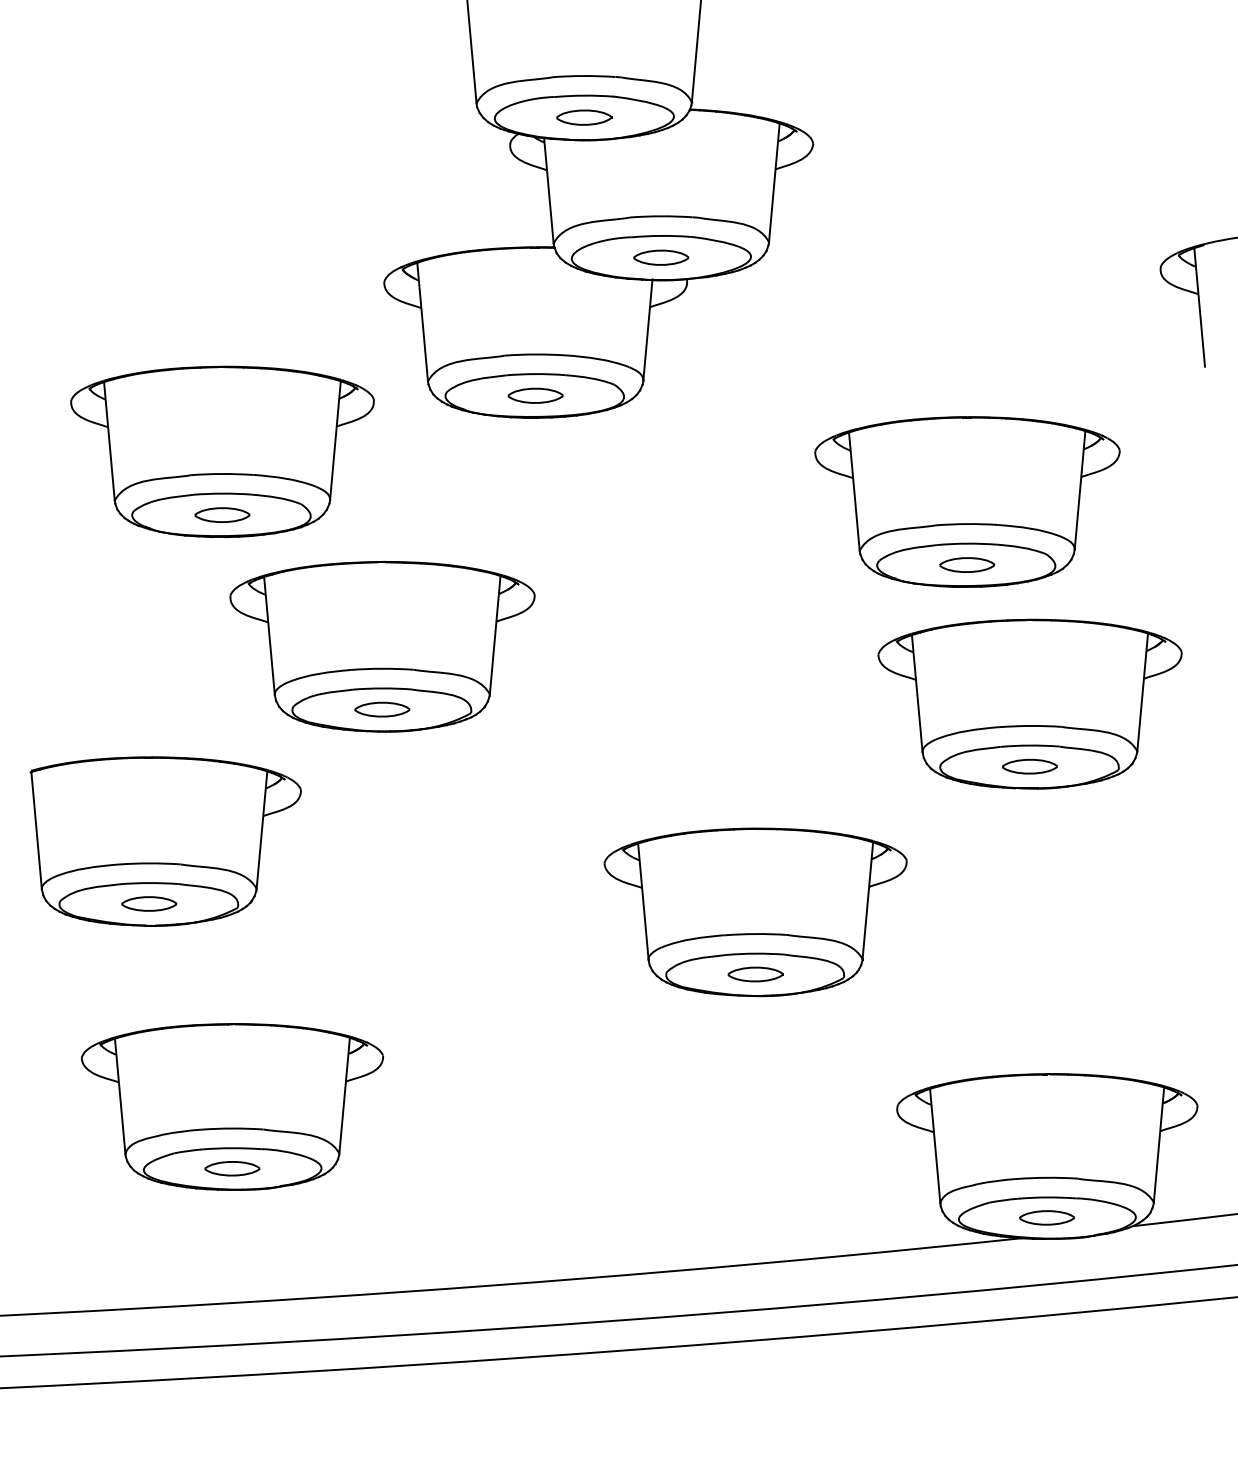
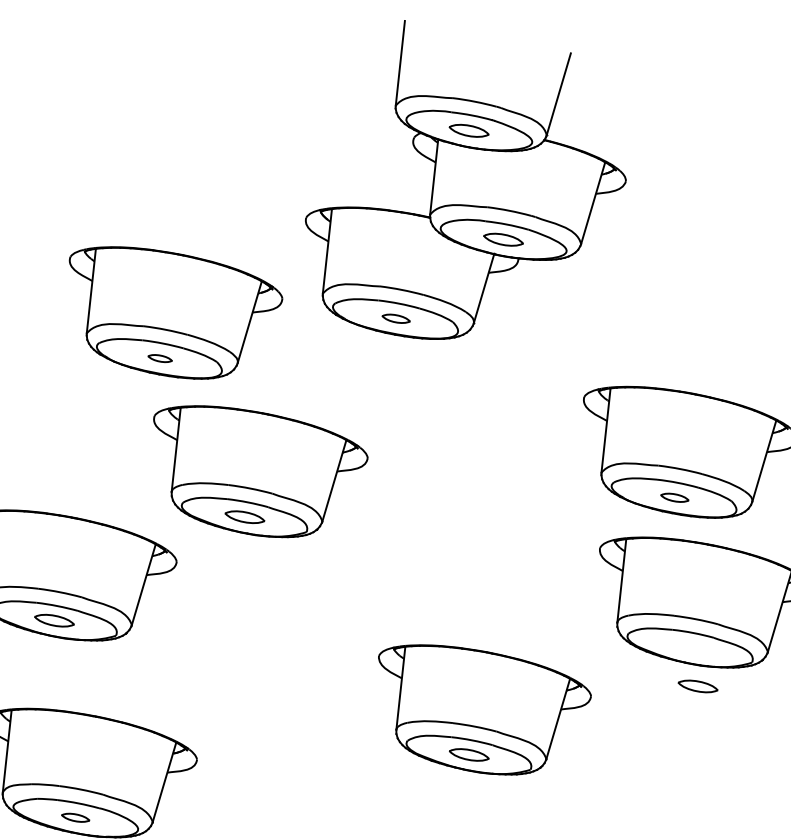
part: (535, 395) -> (396, 318), size x0.7
part: (222, 514) -> (160, 358), size x0.6
part: (967, 564) -> (675, 497), size x0.7
part: (1029, 766) -> (697, 686), moved
part: (232, 1168) -> (75, 817), size x0.7

